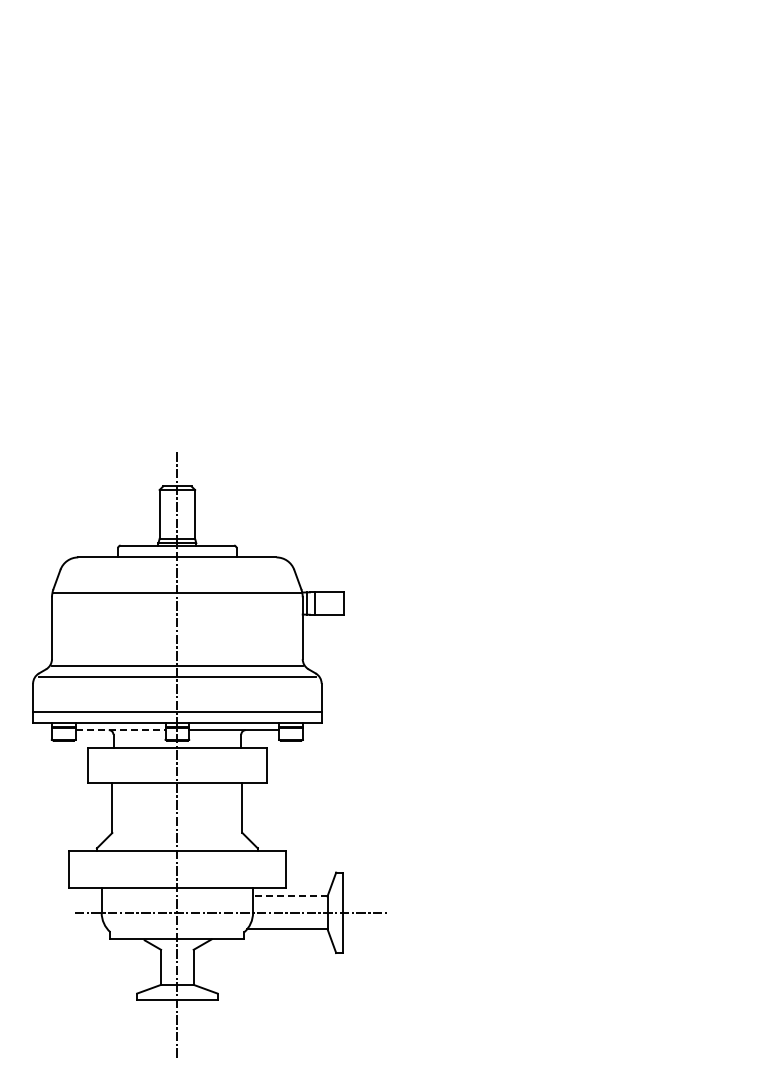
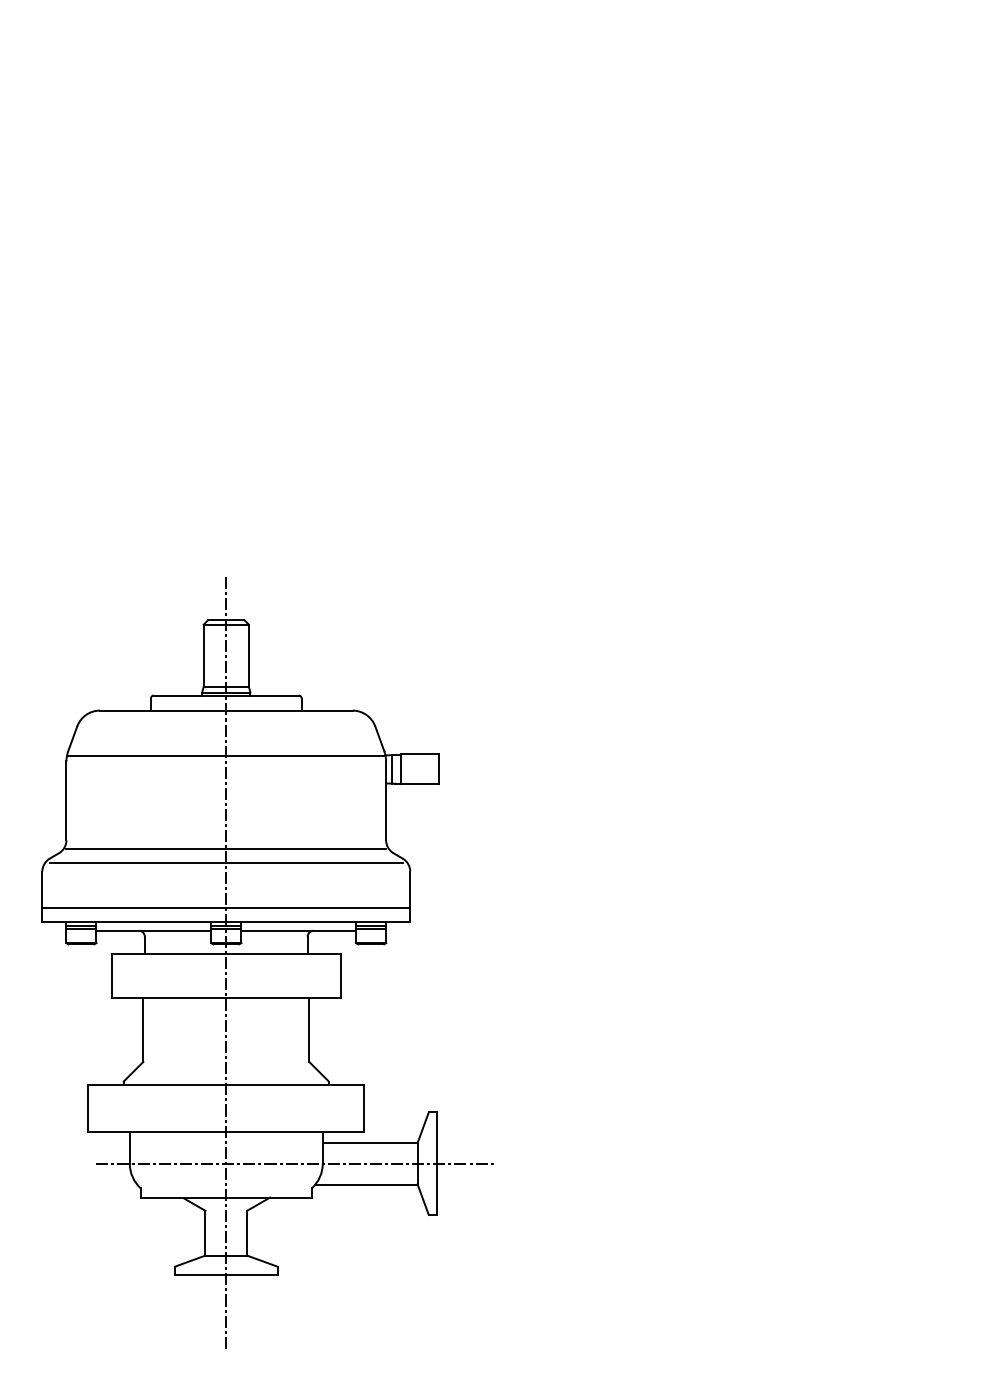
line: (121, 730) -> (155, 931), dashed -> solid
line: (289, 896) -> (369, 1142), dashed -> solid

